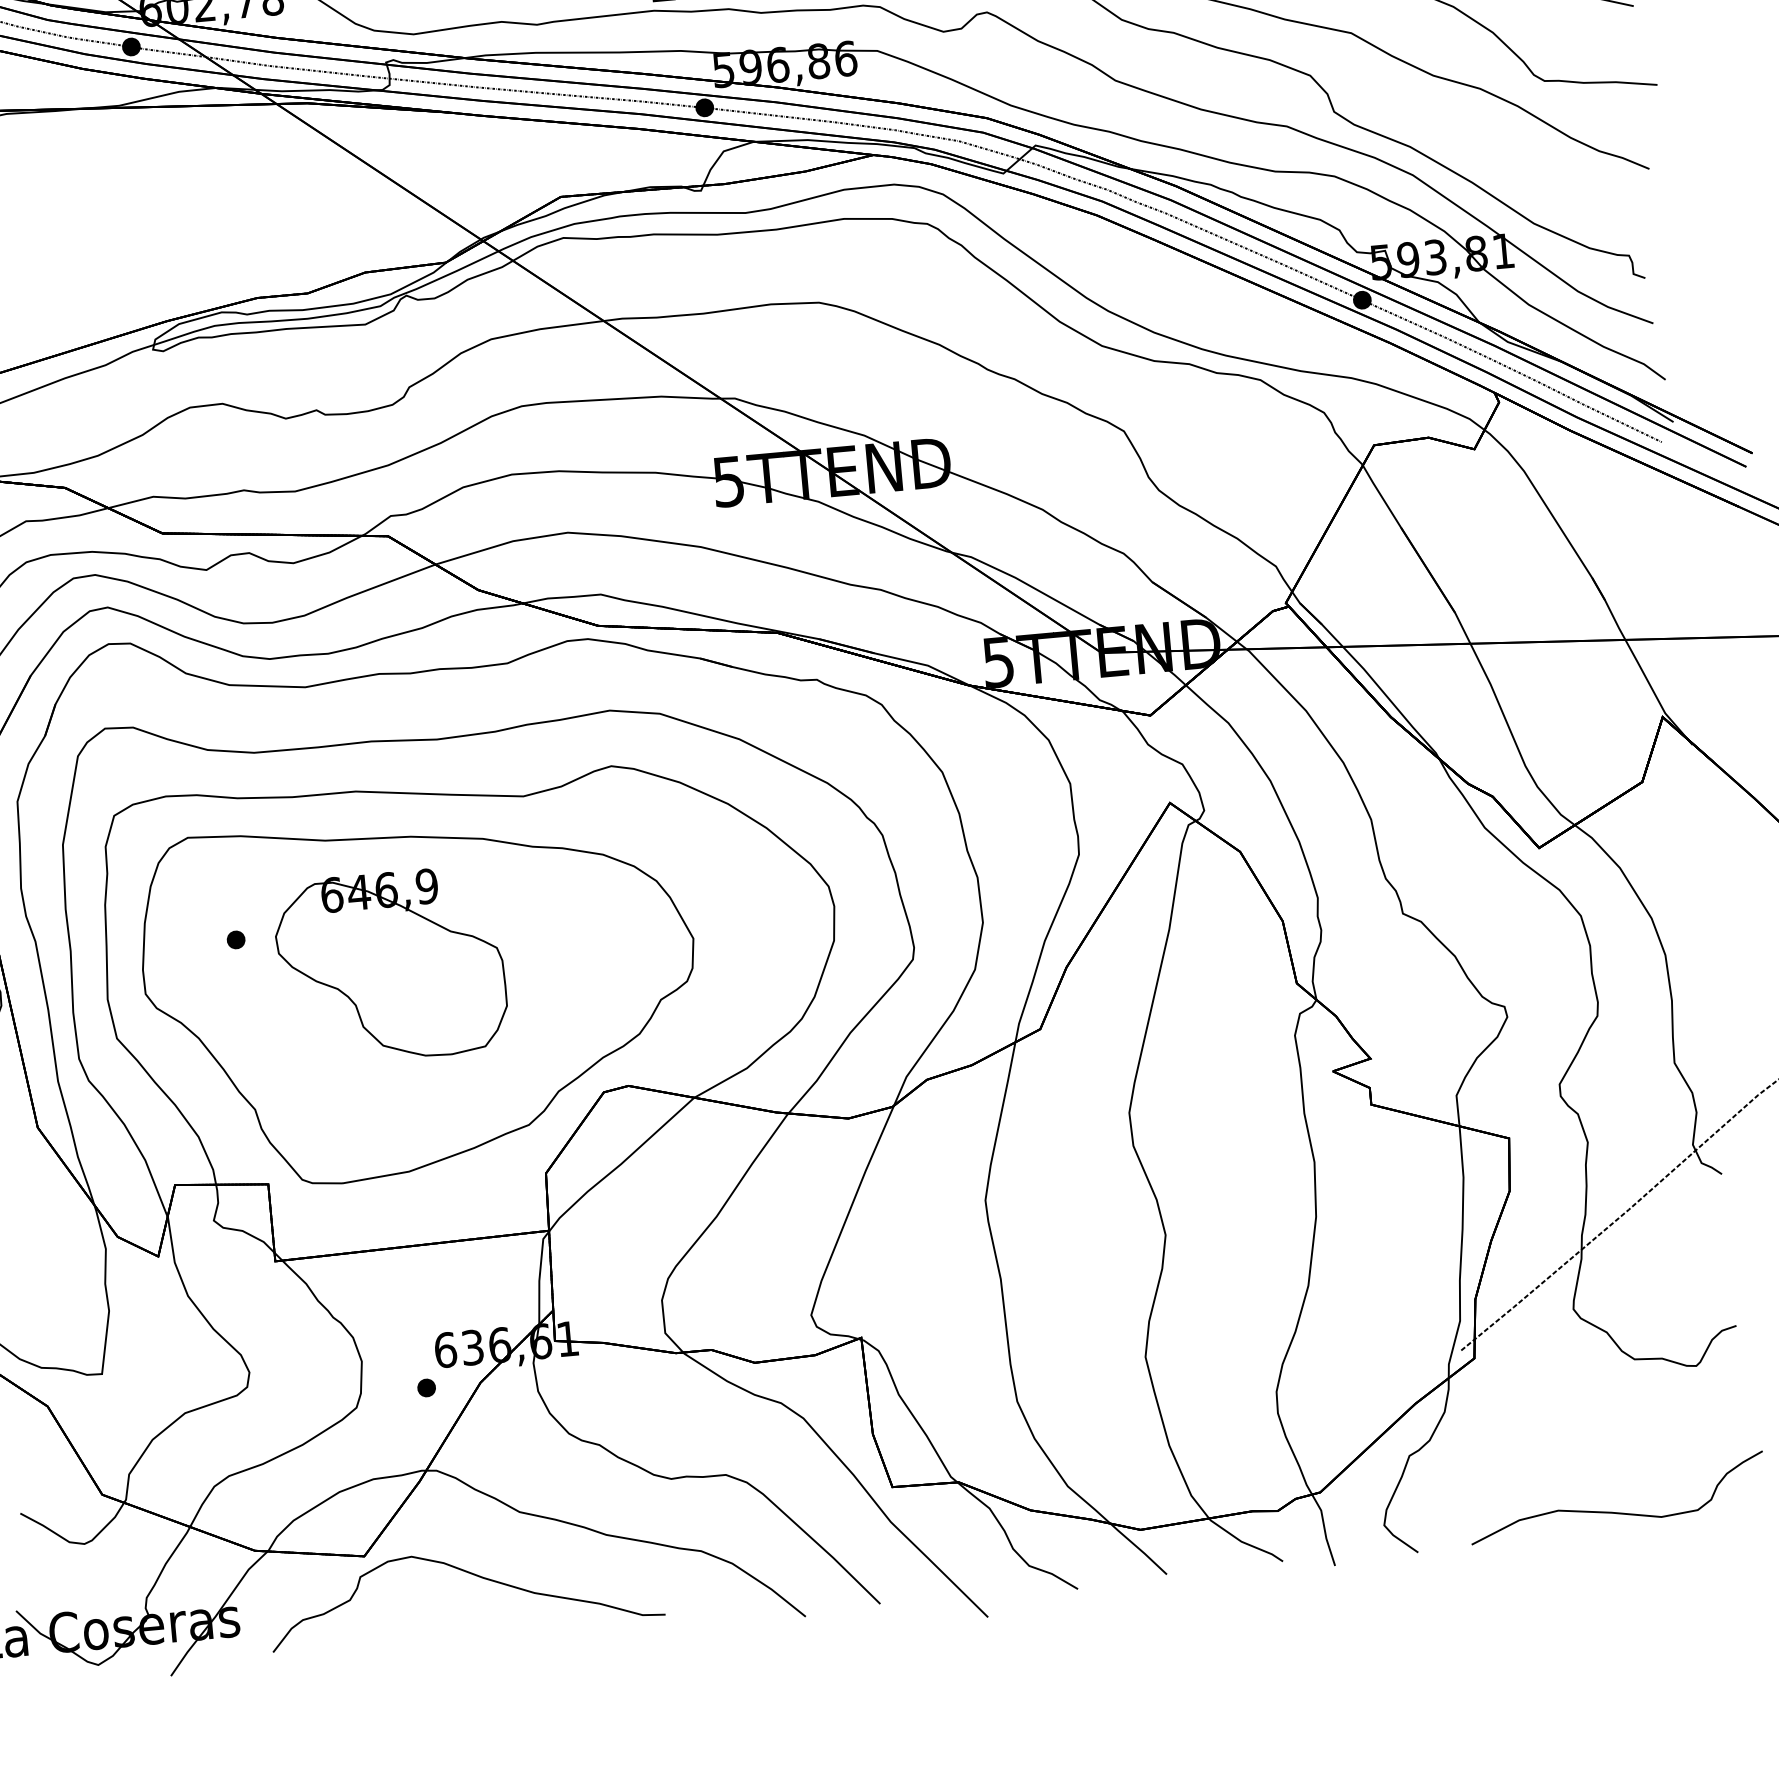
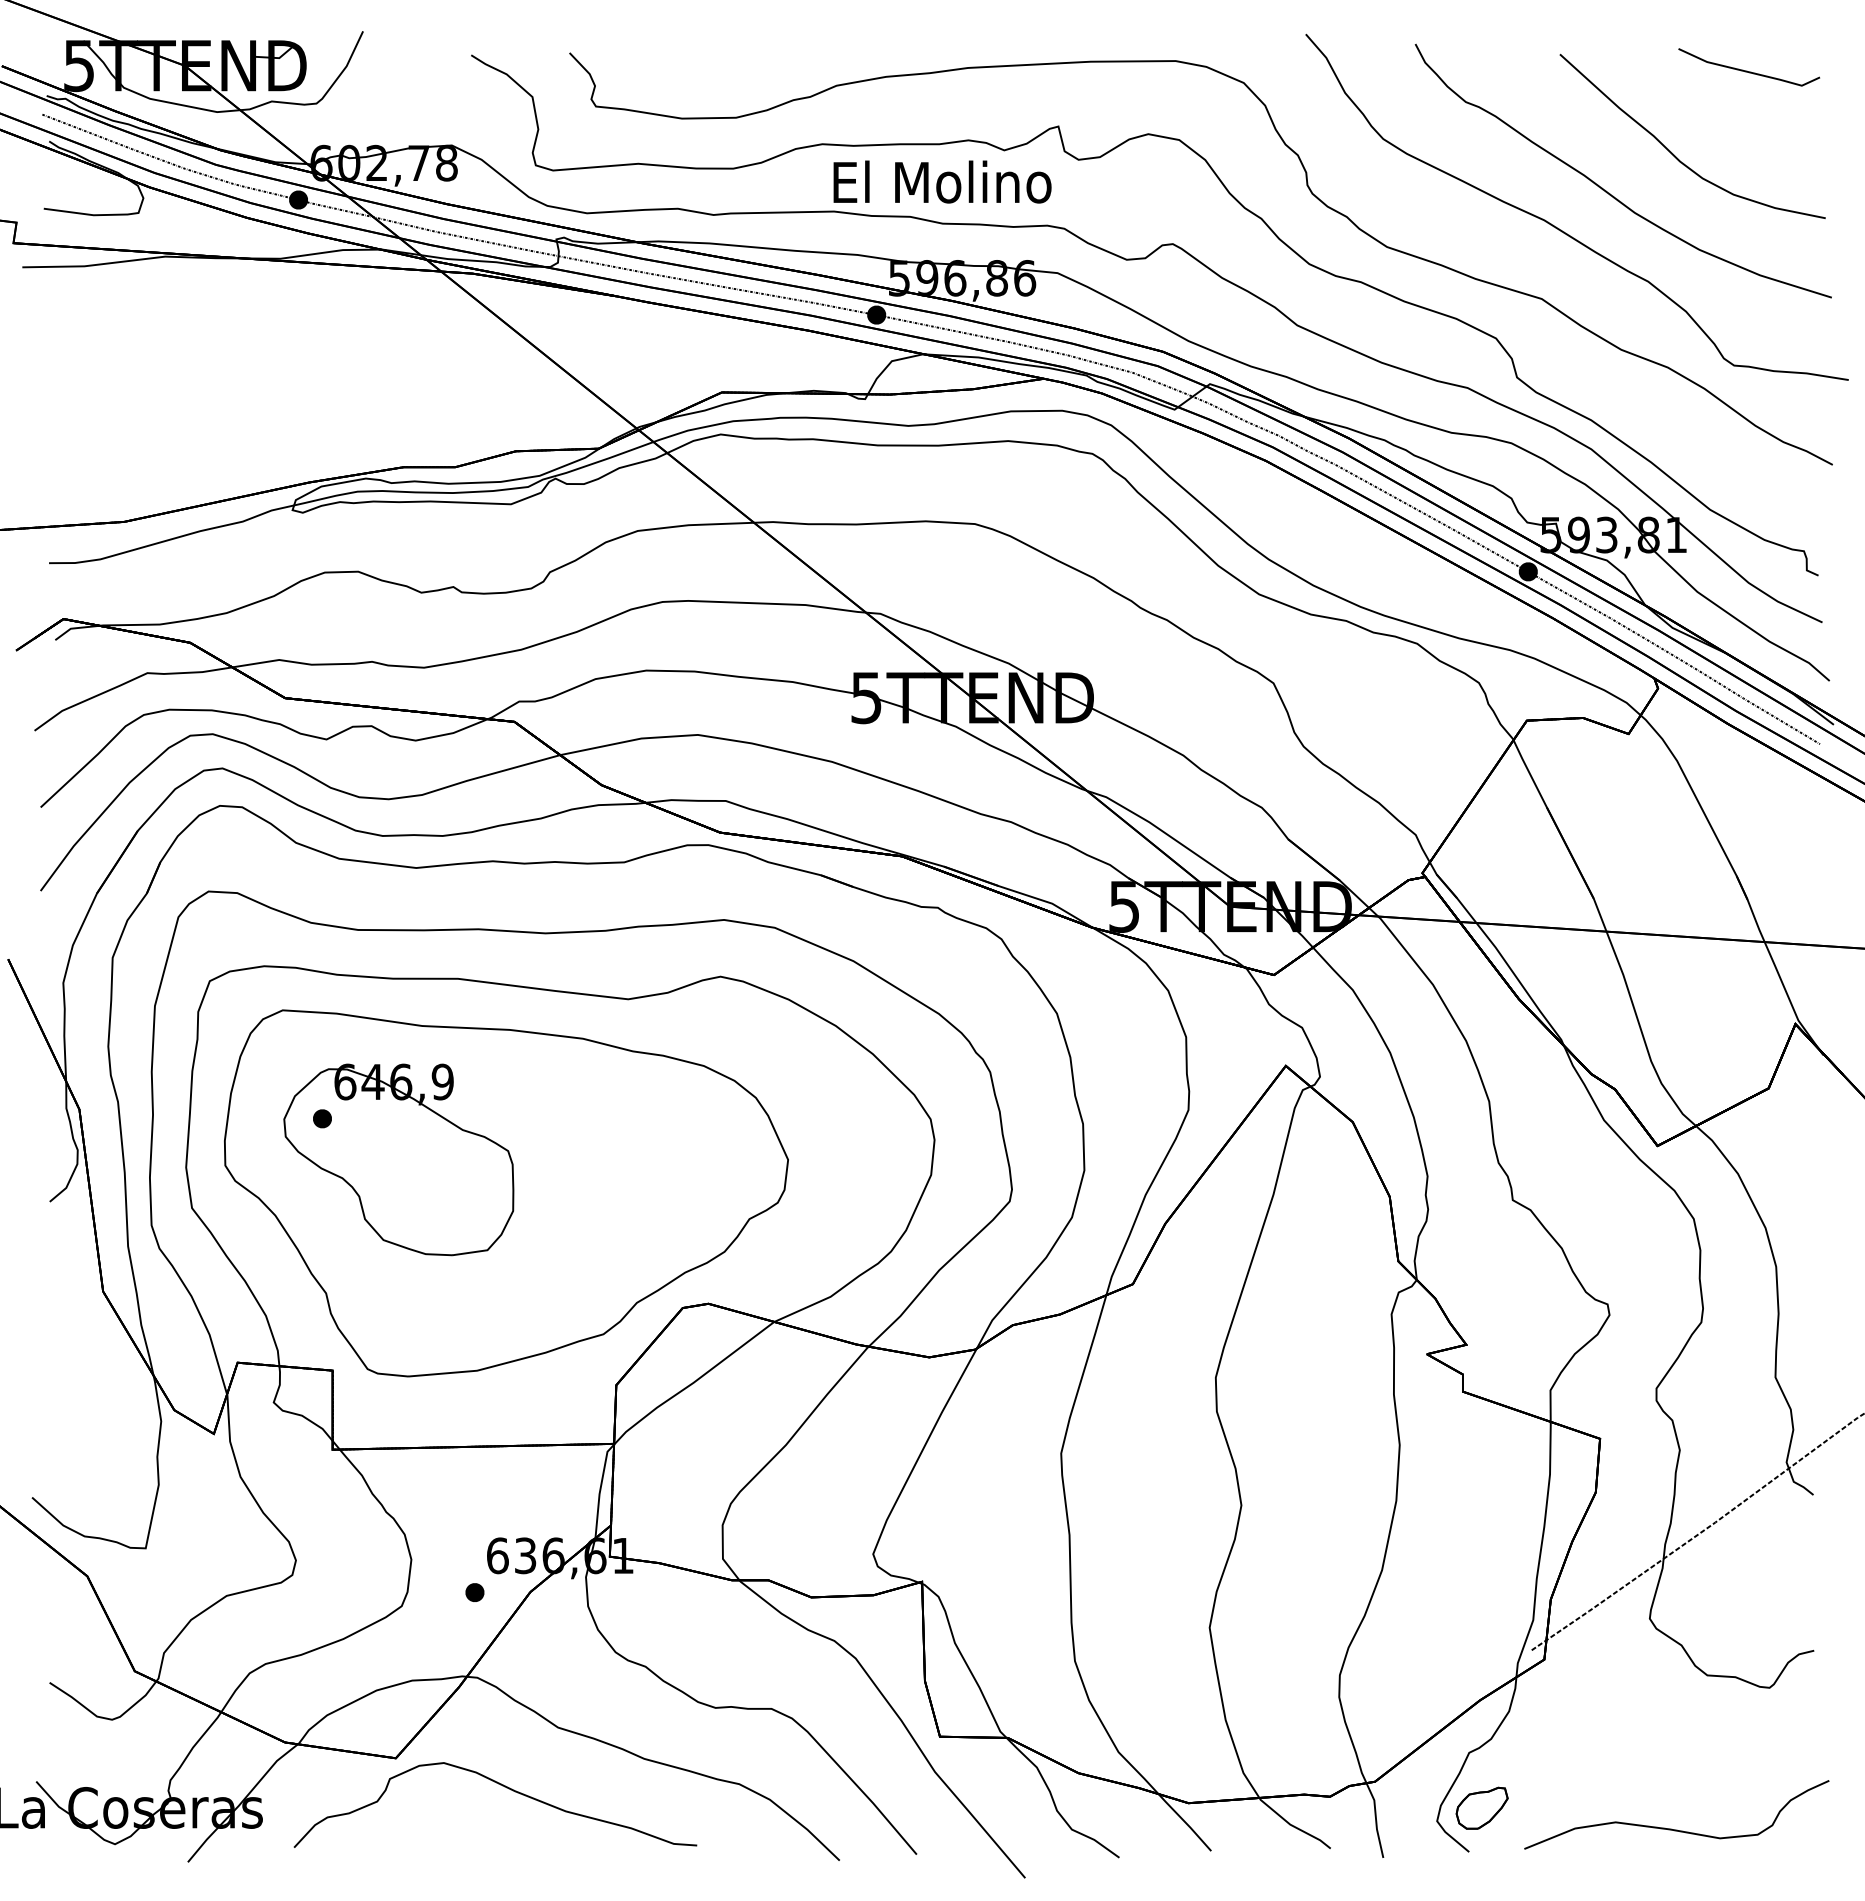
part: (390, 965) -> (398, 1159), moved
part: (1426, 1508) -> (1481, 1807), added

